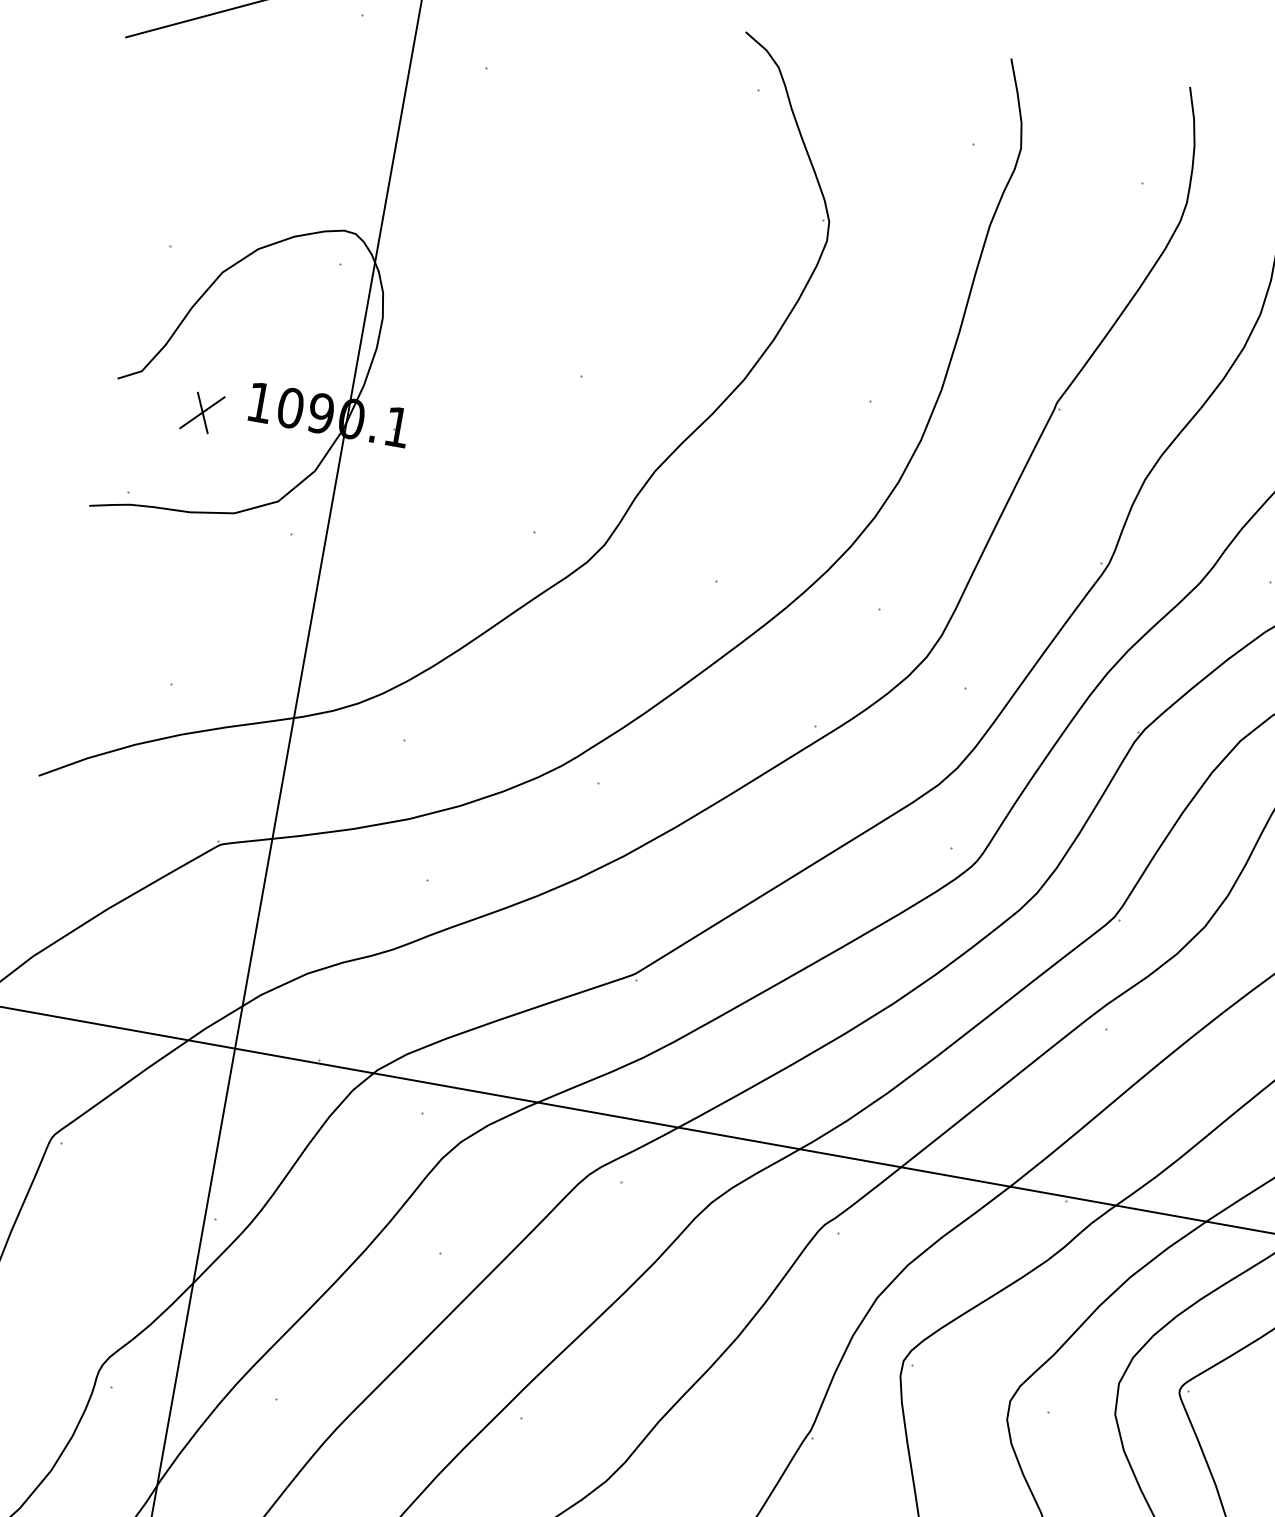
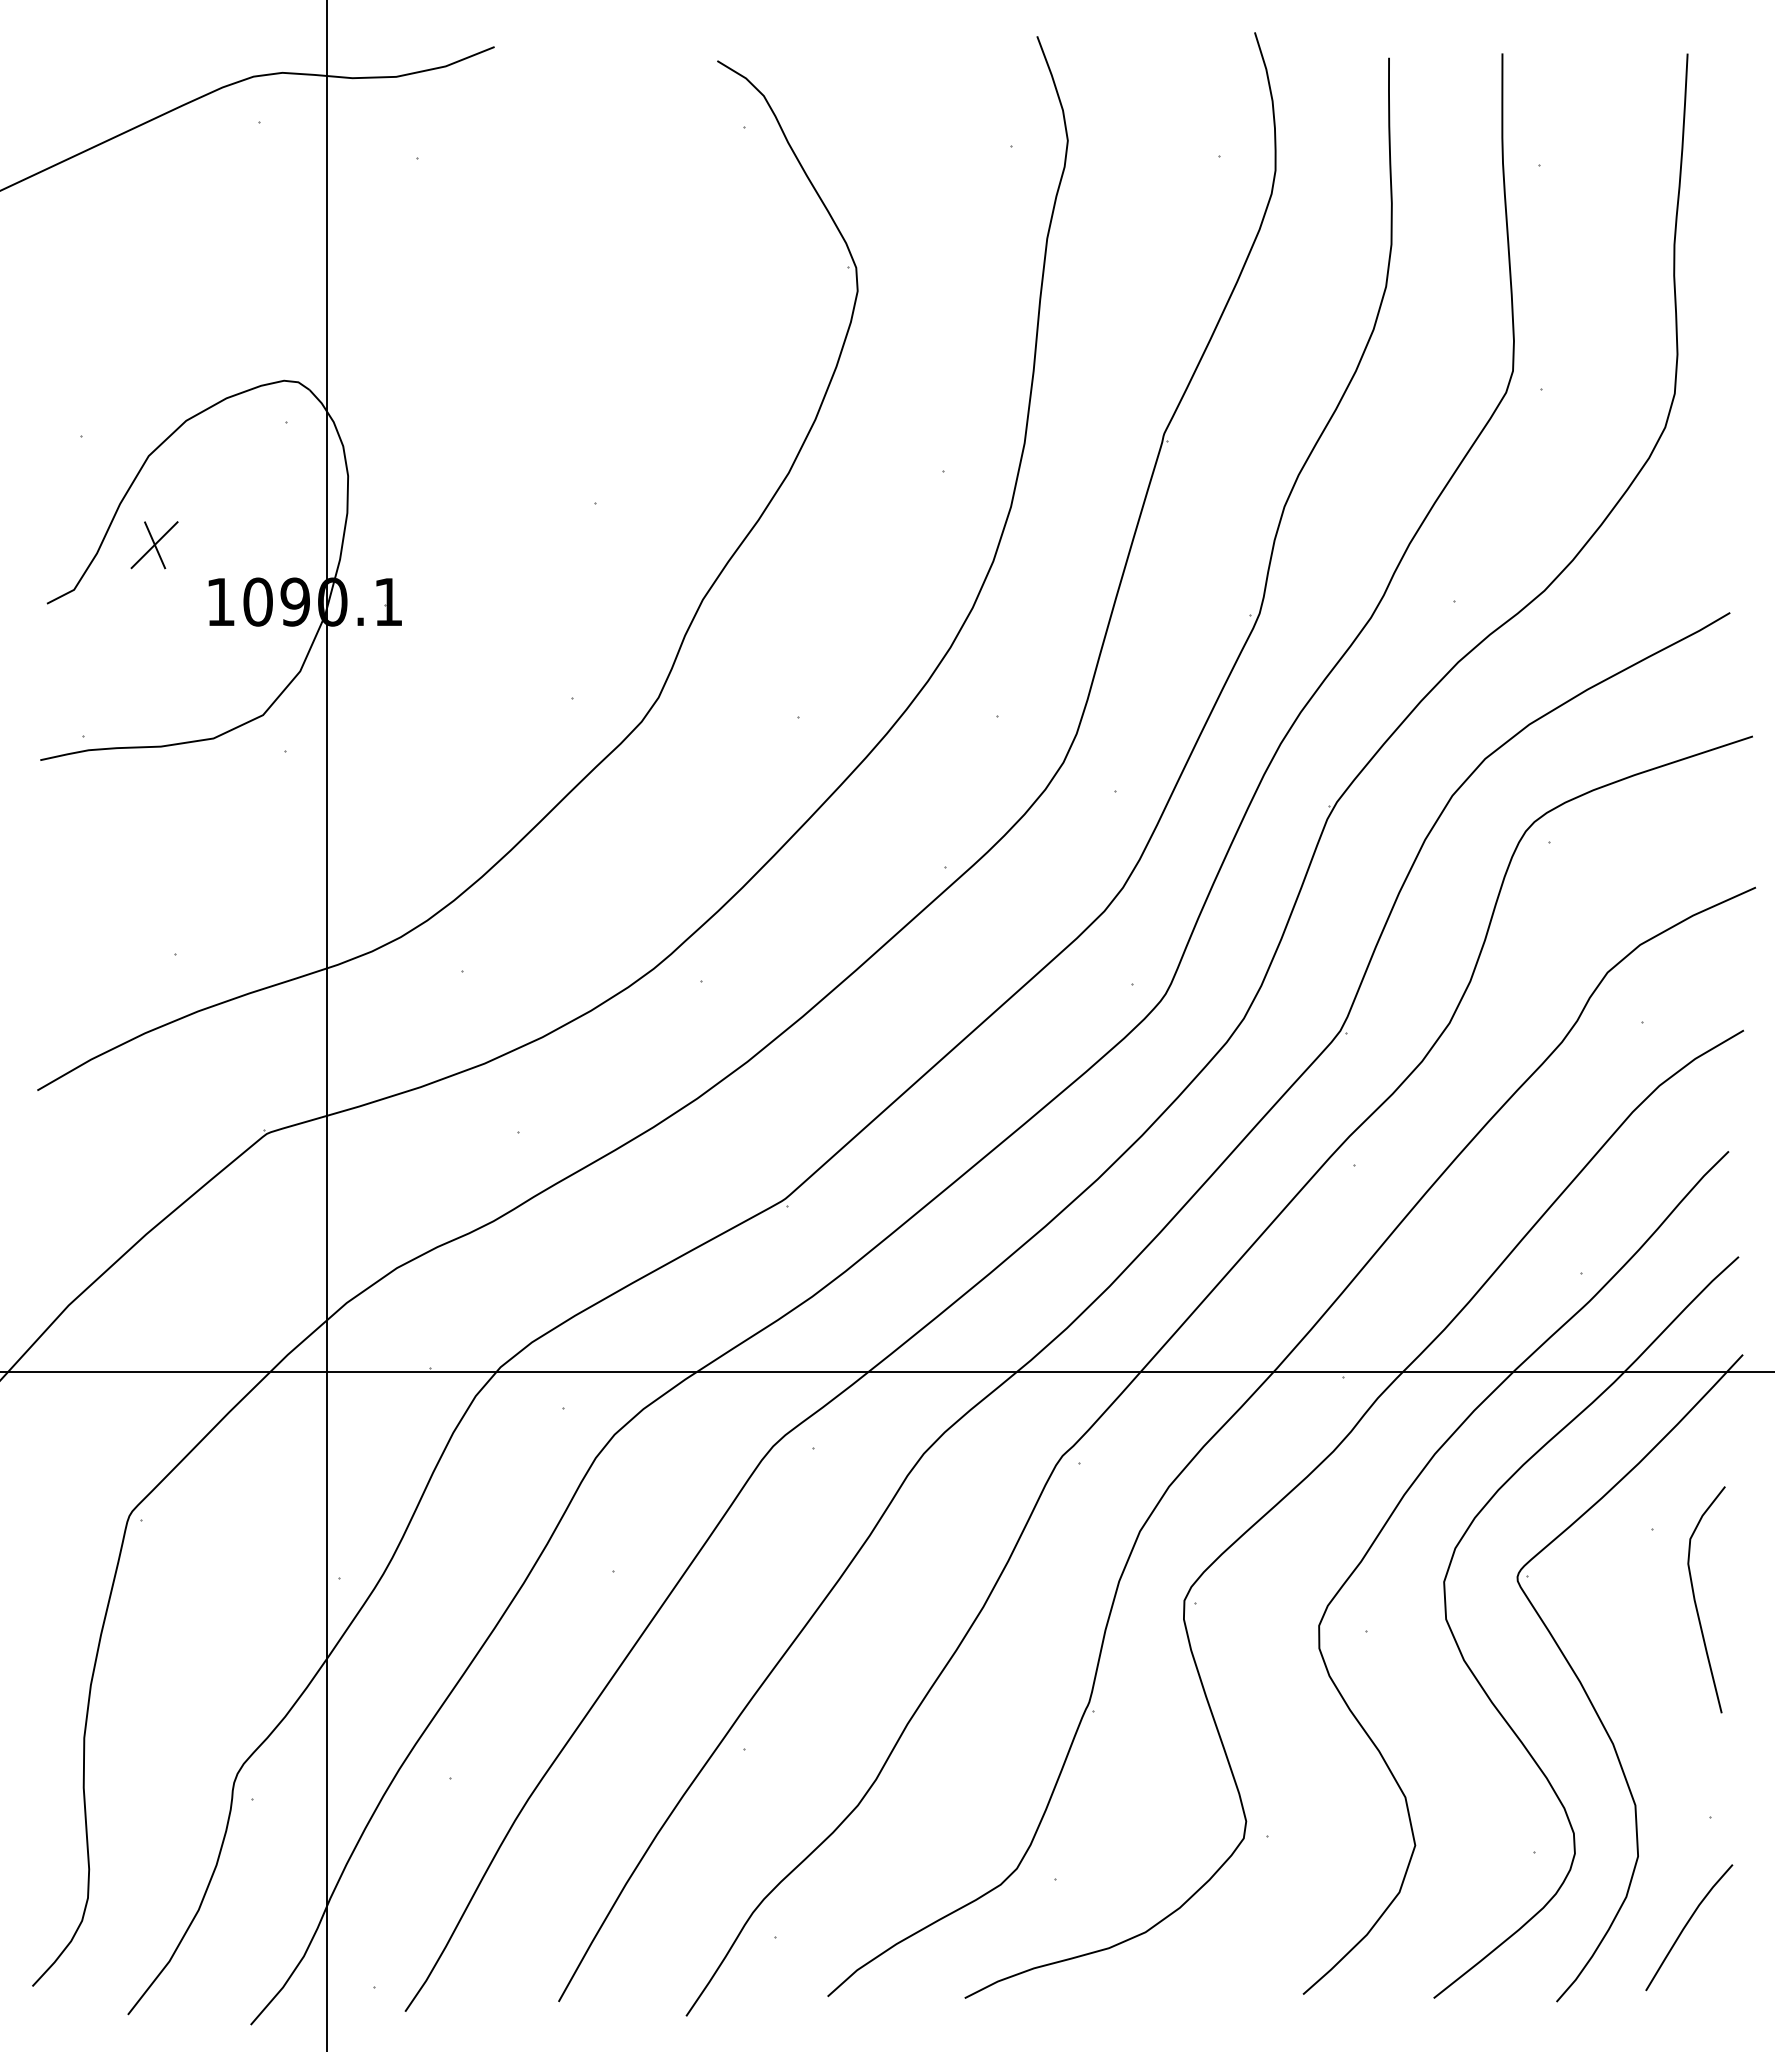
part: (202, 413) -> (154, 545), moved

